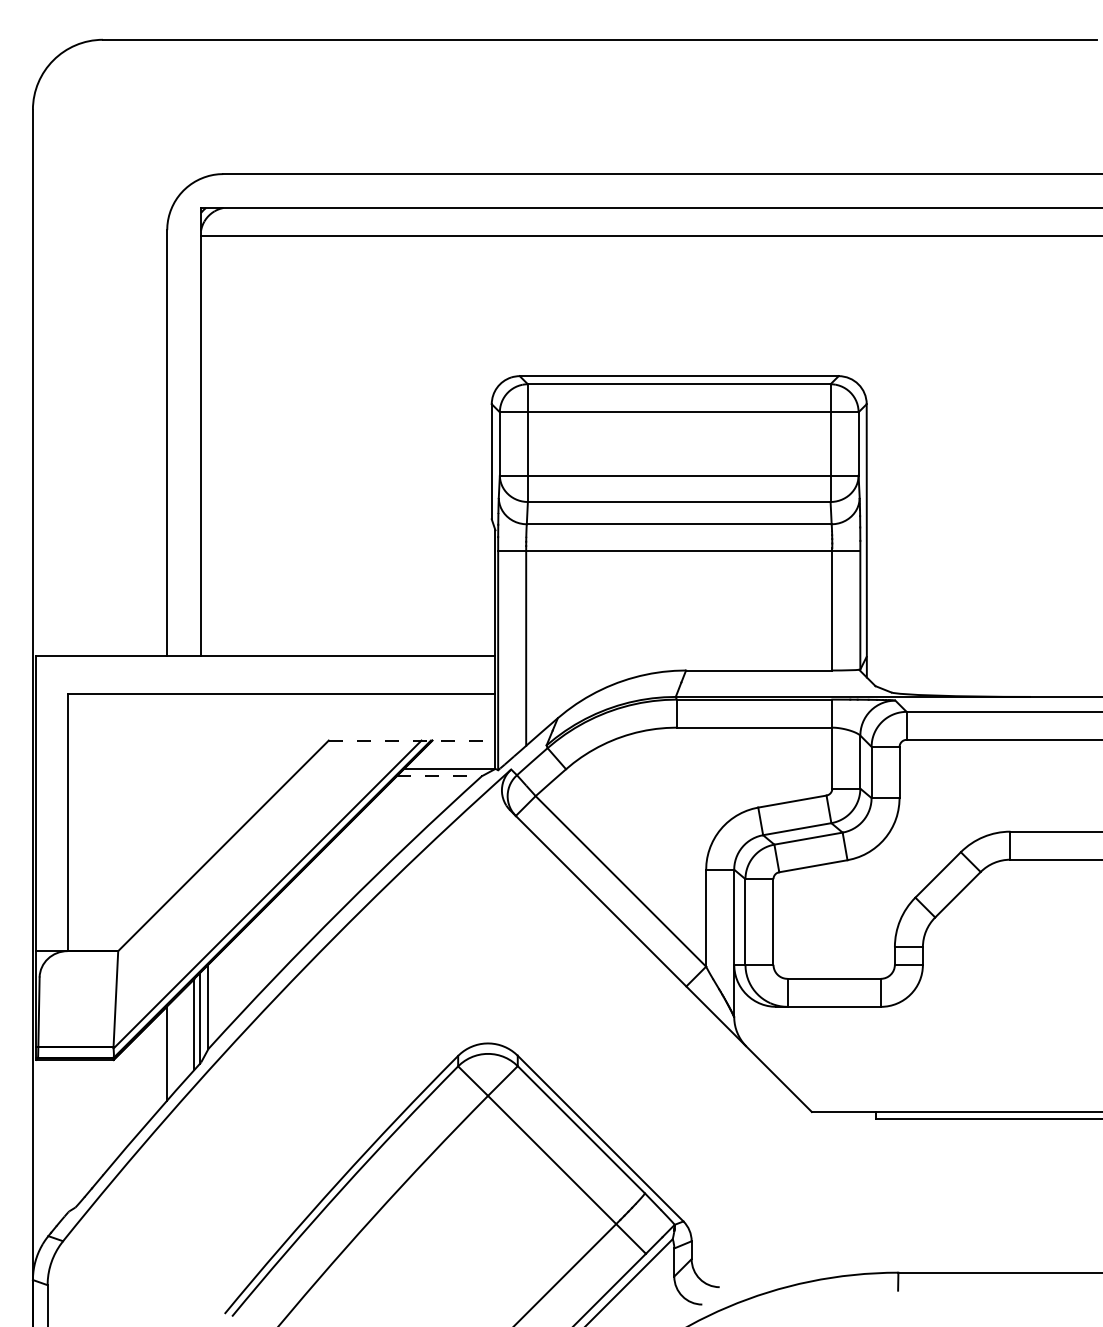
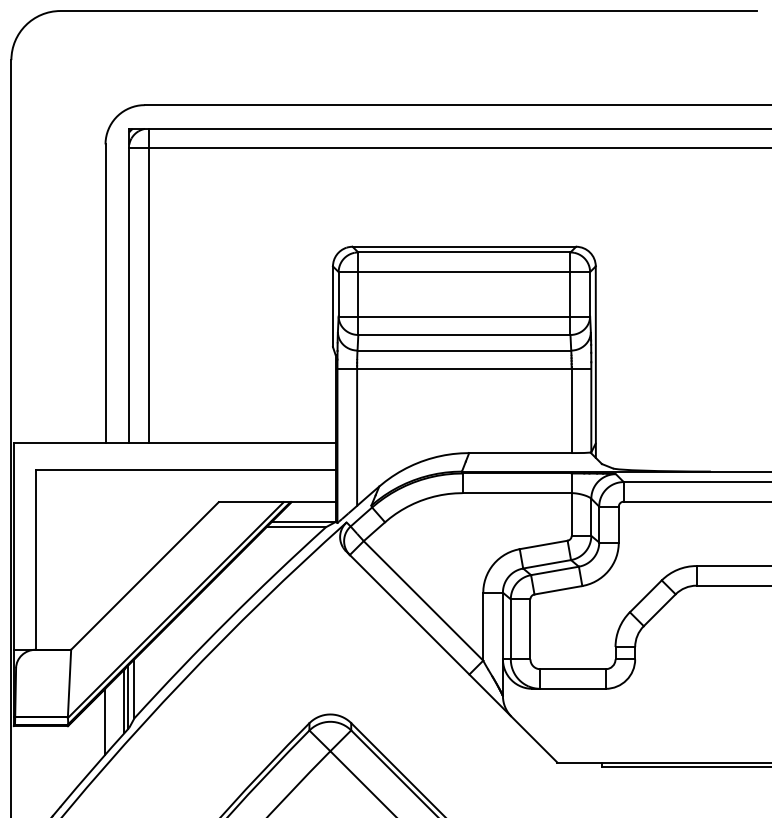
line: (228, 431) -> (148, 285), added
line: (412, 740) -> (277, 502), dashed -> solid
line: (439, 776) -> (296, 527), dashed -> solid

